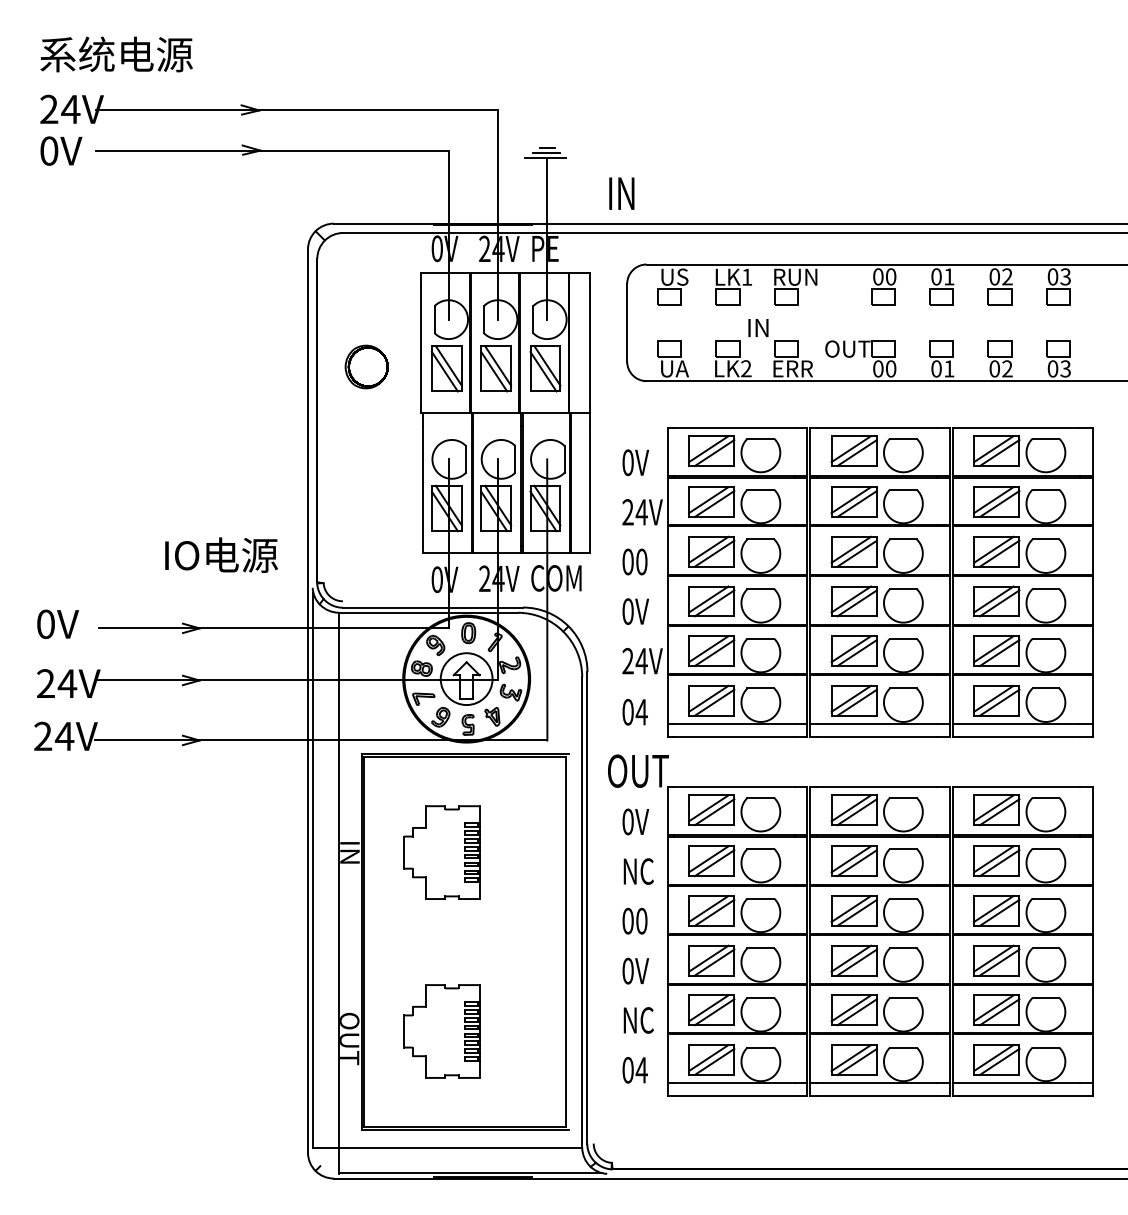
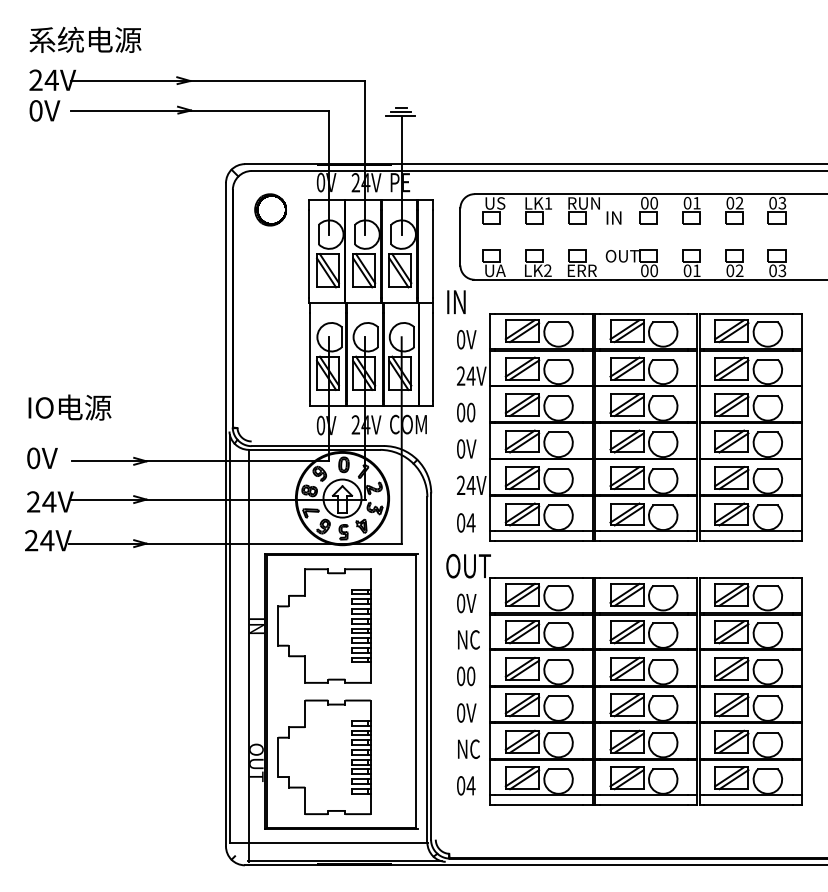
text: (621, 193) -> (456, 302), moved
text: (758, 327) -> (614, 217), moved
part: (366, 366) -> (270, 209), moved
text: (221, 554) -> (69, 407), moved
part: (441, 852) -> (324, 625), size x1.67
part: (441, 1031) -> (324, 757), size x1.67

